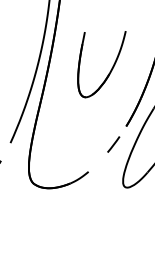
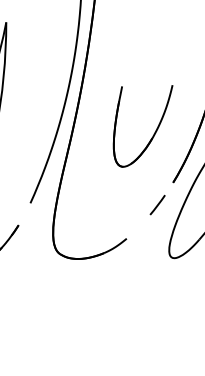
part: (111, 69) -> (154, 132), moved

